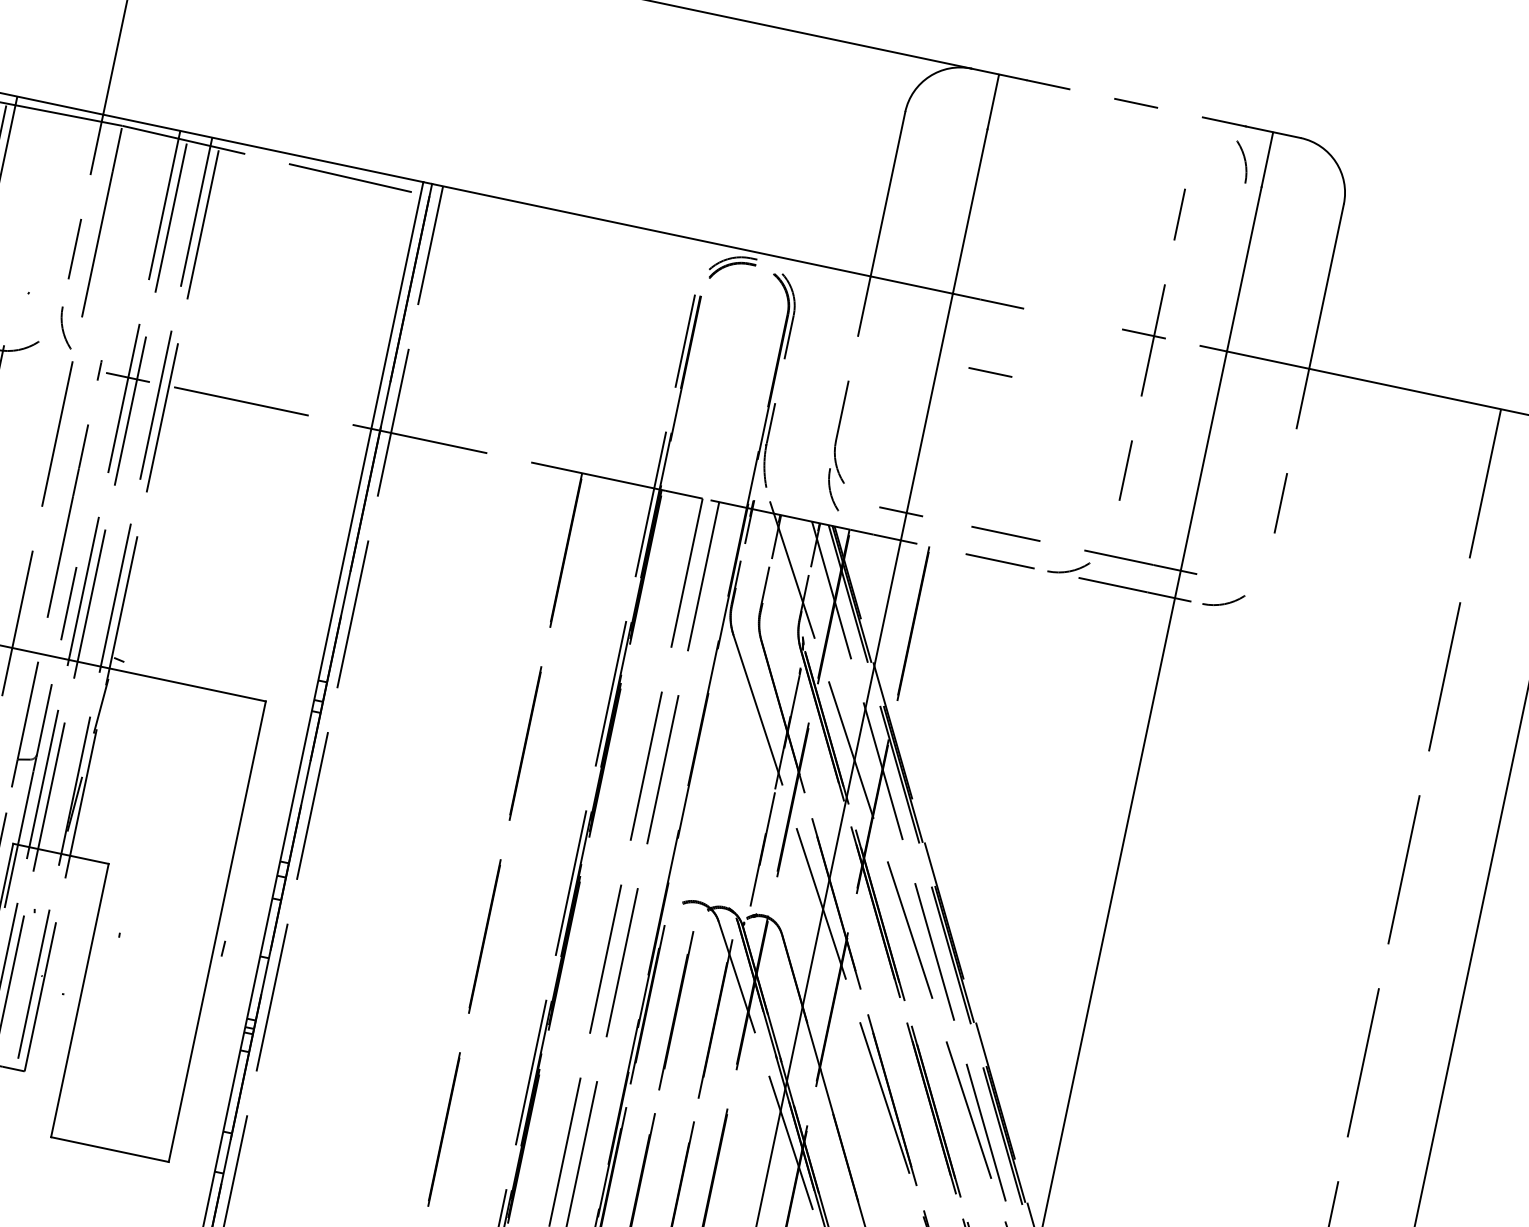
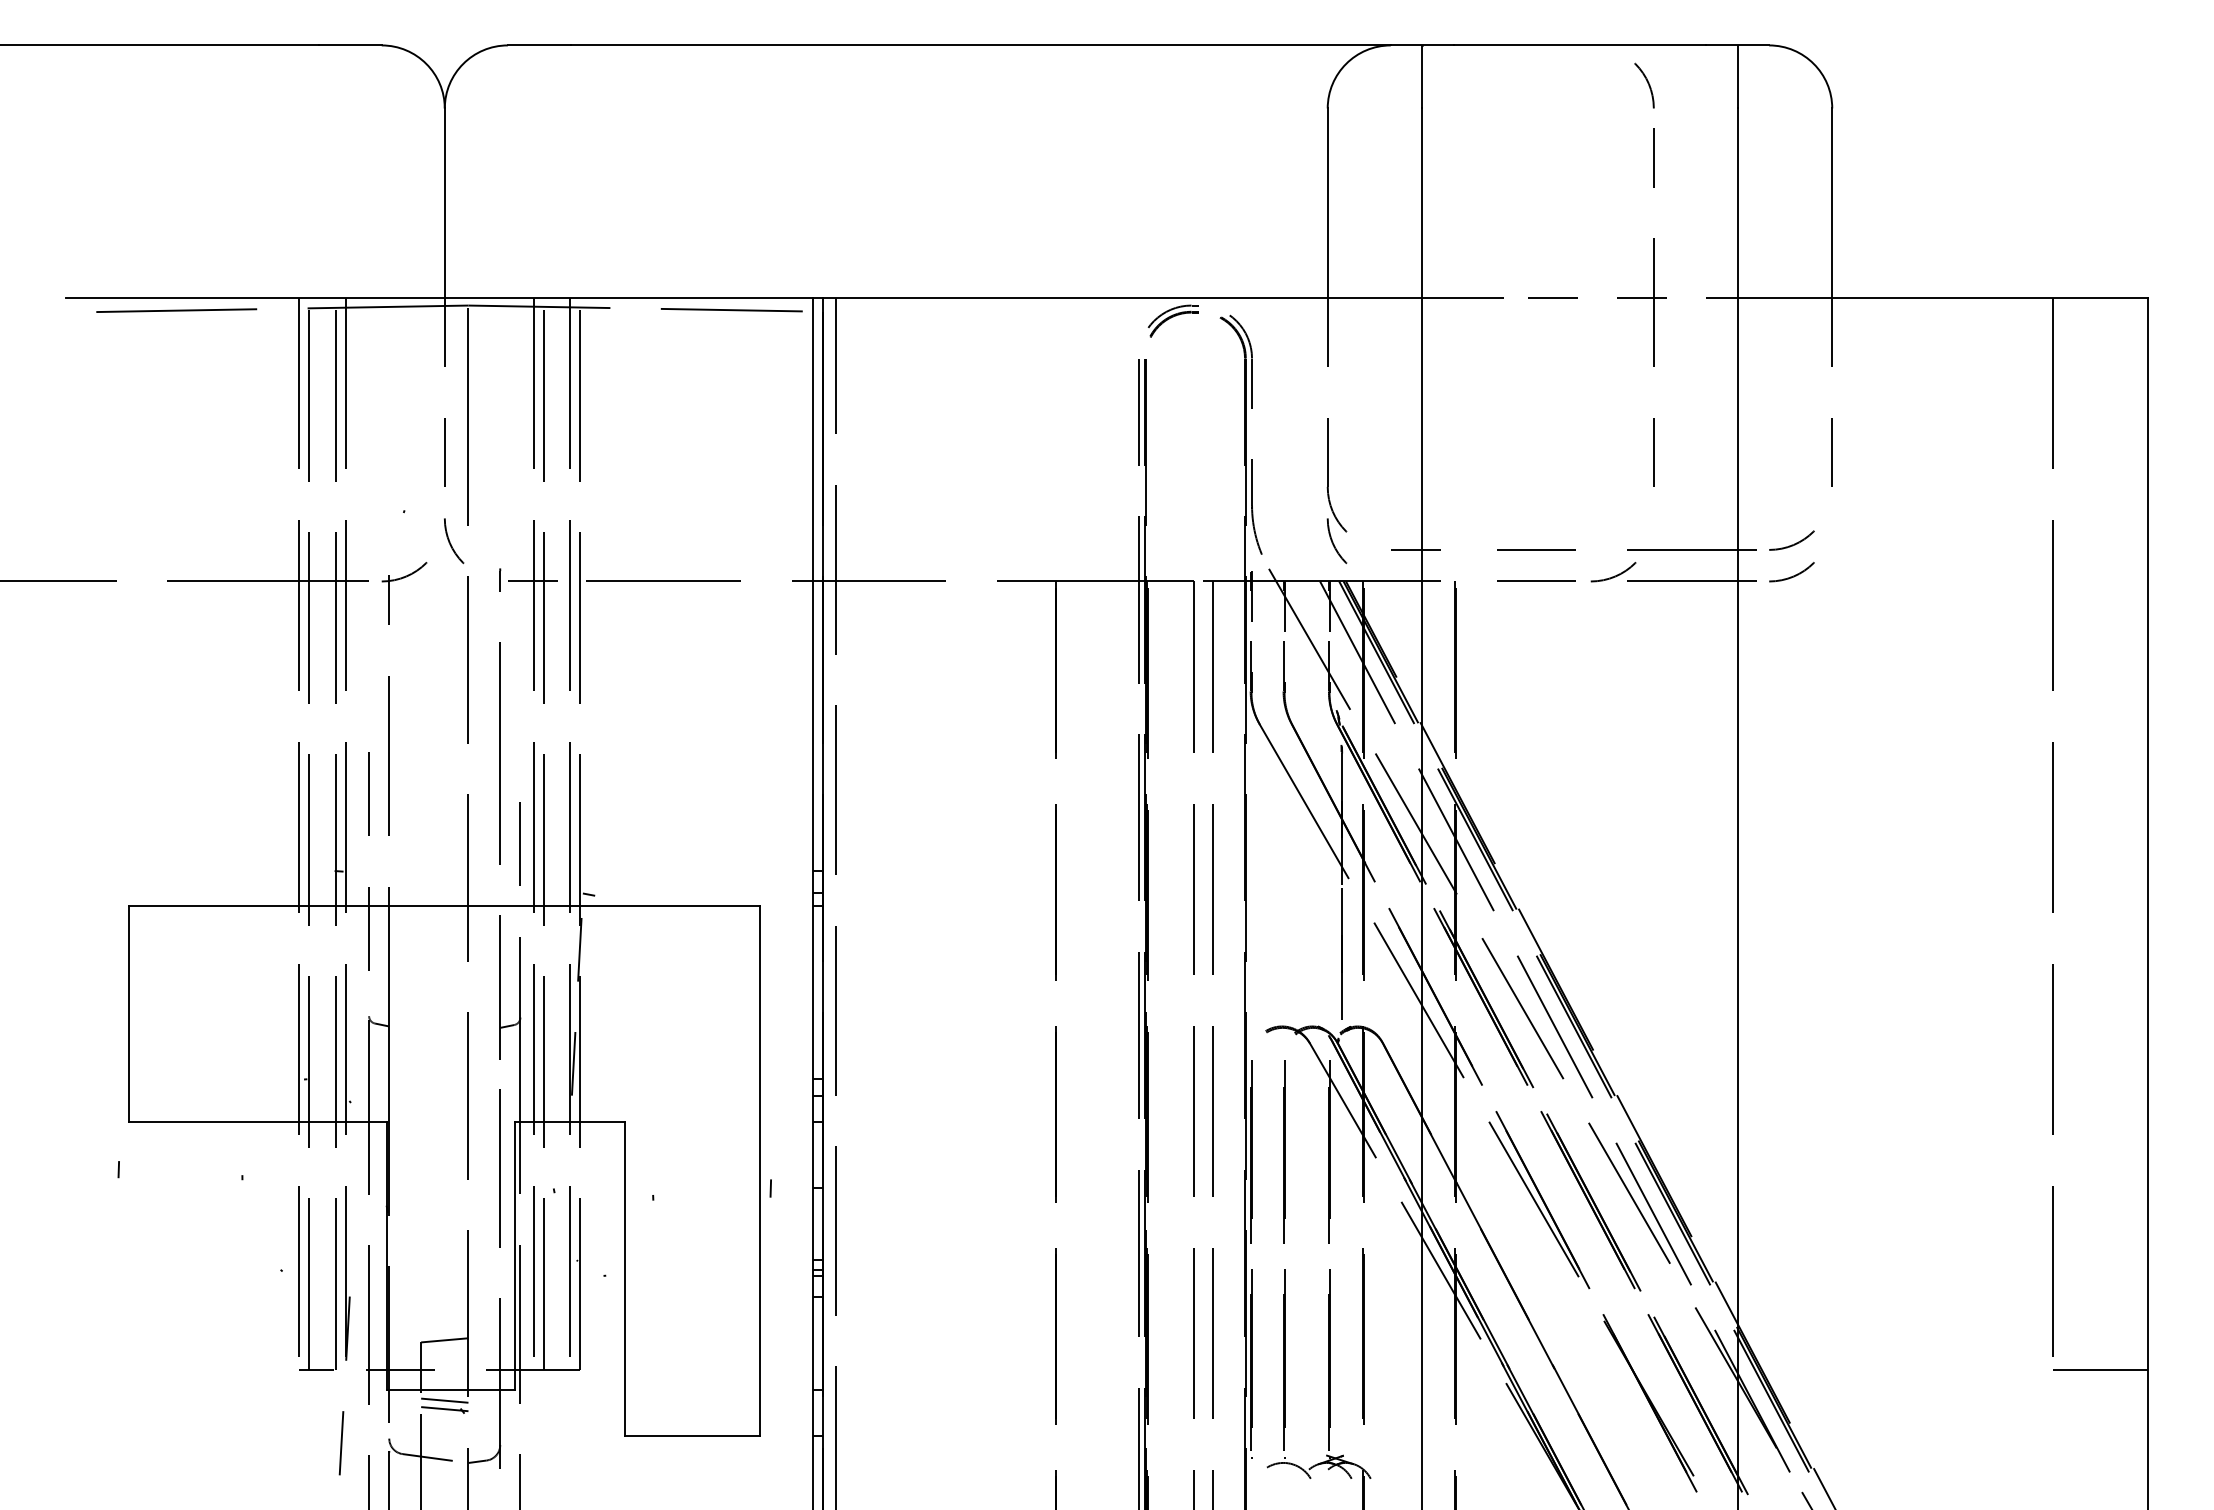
line: (1135, 103) -> (1579, 45), dashed -> solid
arc: (1244, 160) -> (1647, 83), moved
line: (990, 372) -> (1552, 297), moved
arc: (1228, 575) -> (1791, 544), added

